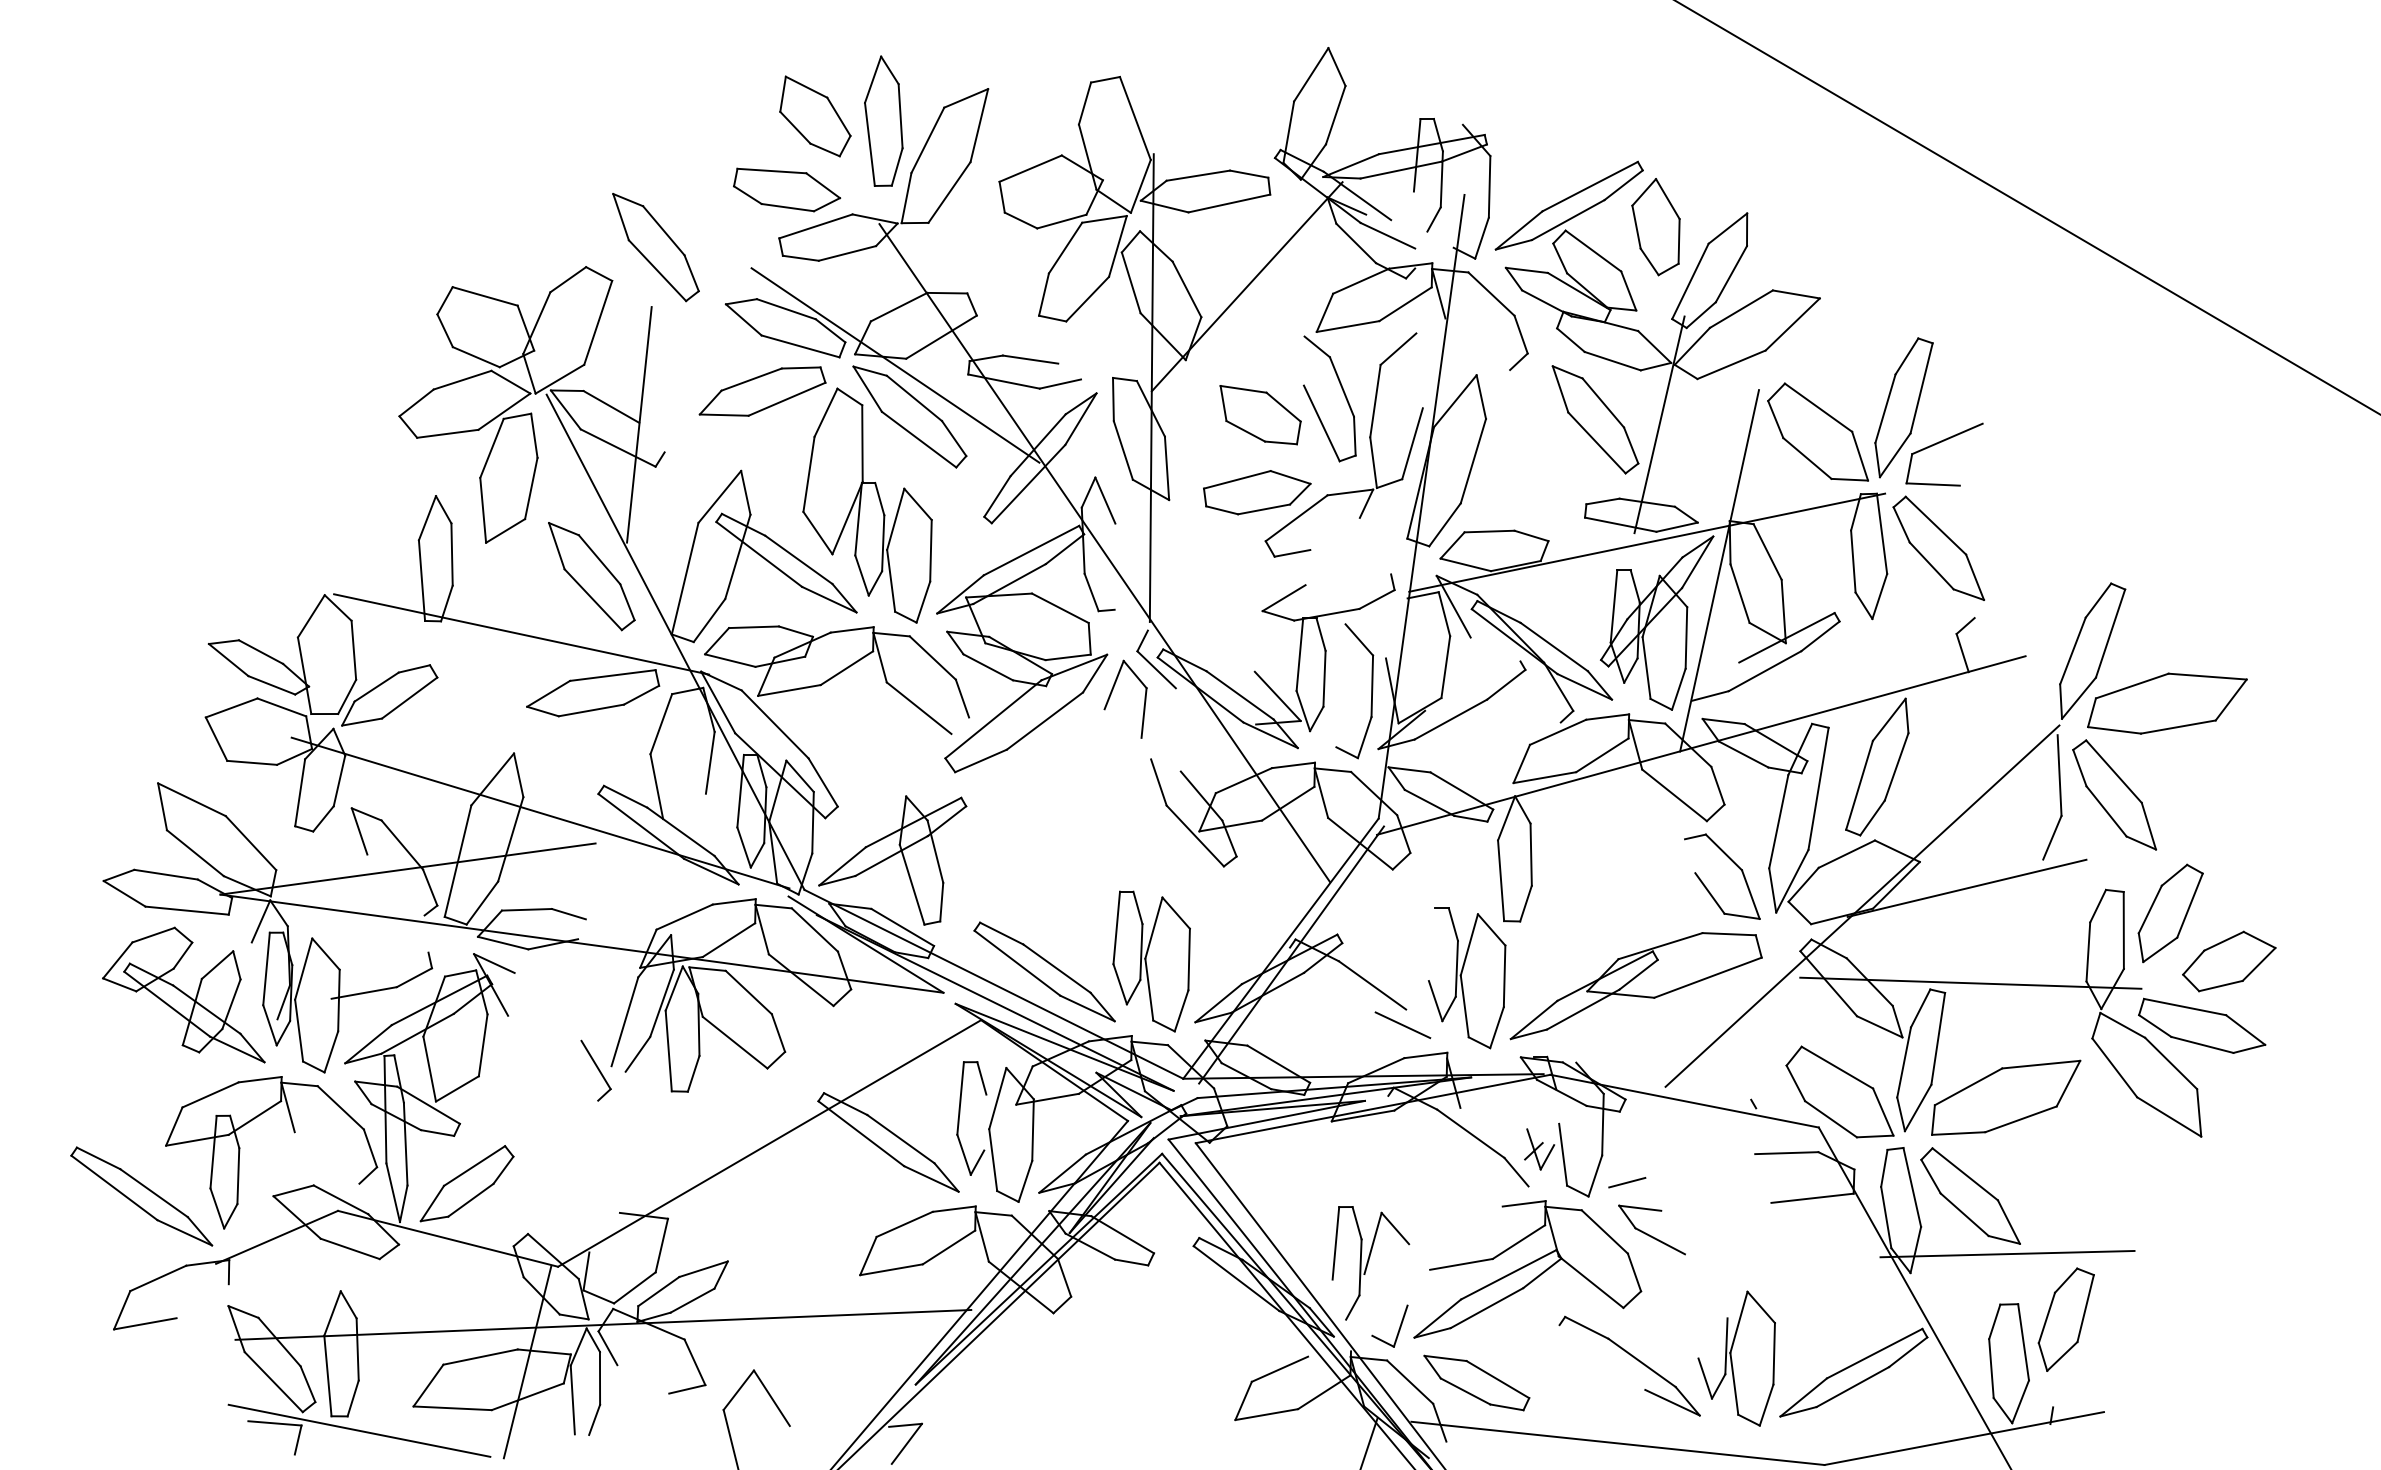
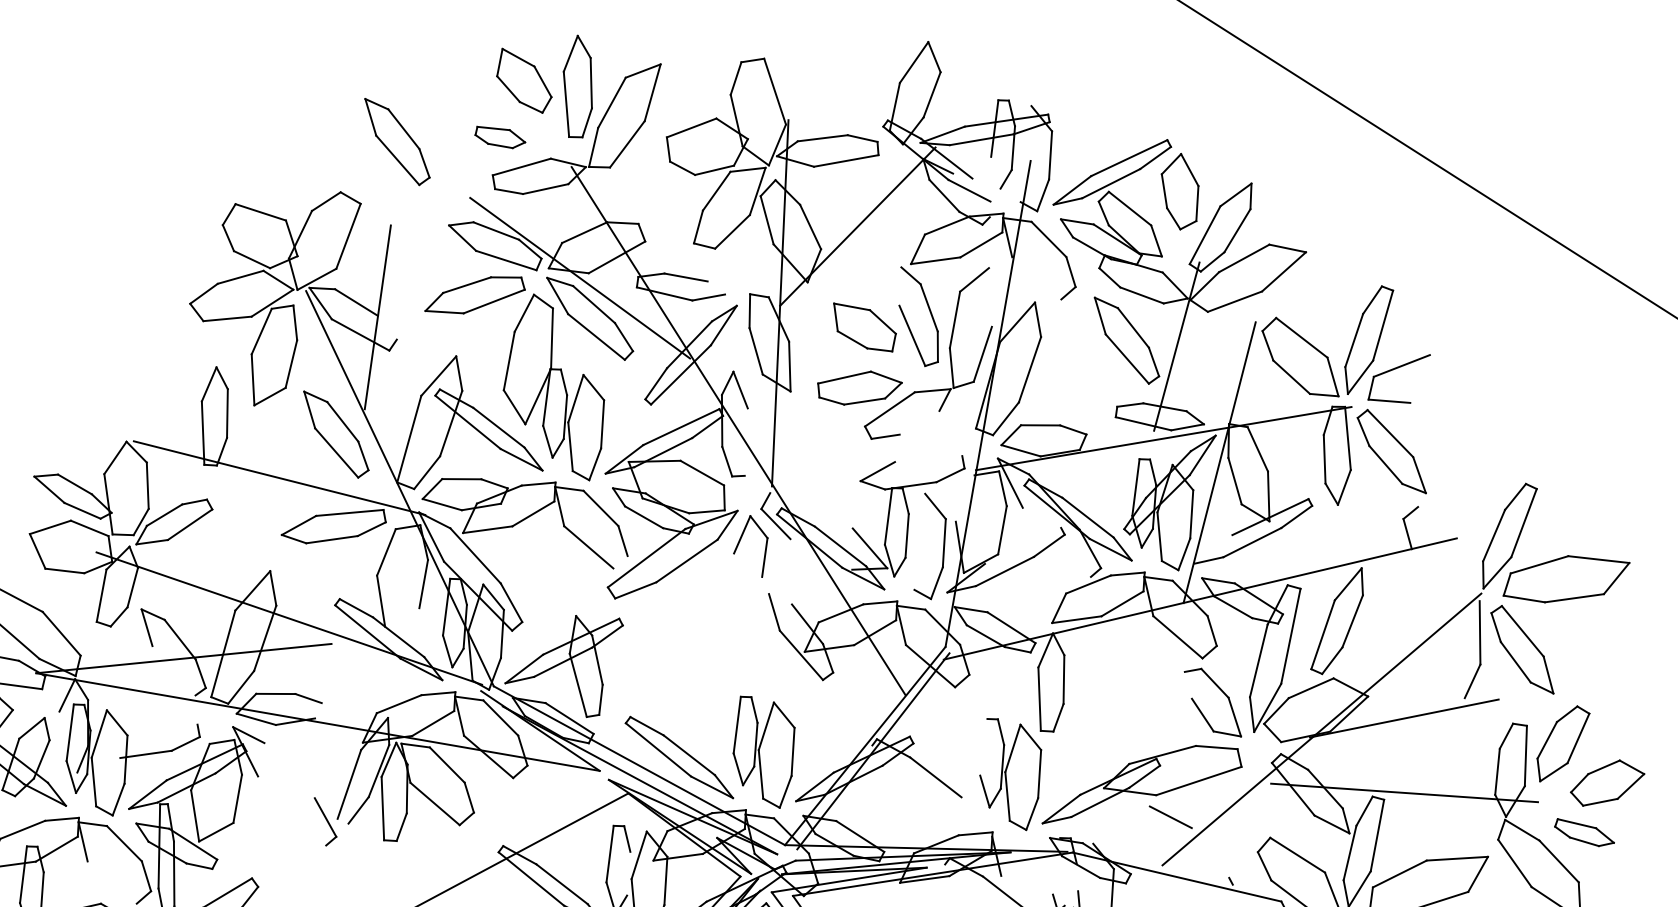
part: (787, 189) -> (500, 137), size x0.6
part: (655, 247) -> (396, 142), moved
line: (1402, 1025) -> (1170, 817), moved
part: (2202, 1025) -> (1584, 832), size x0.6

